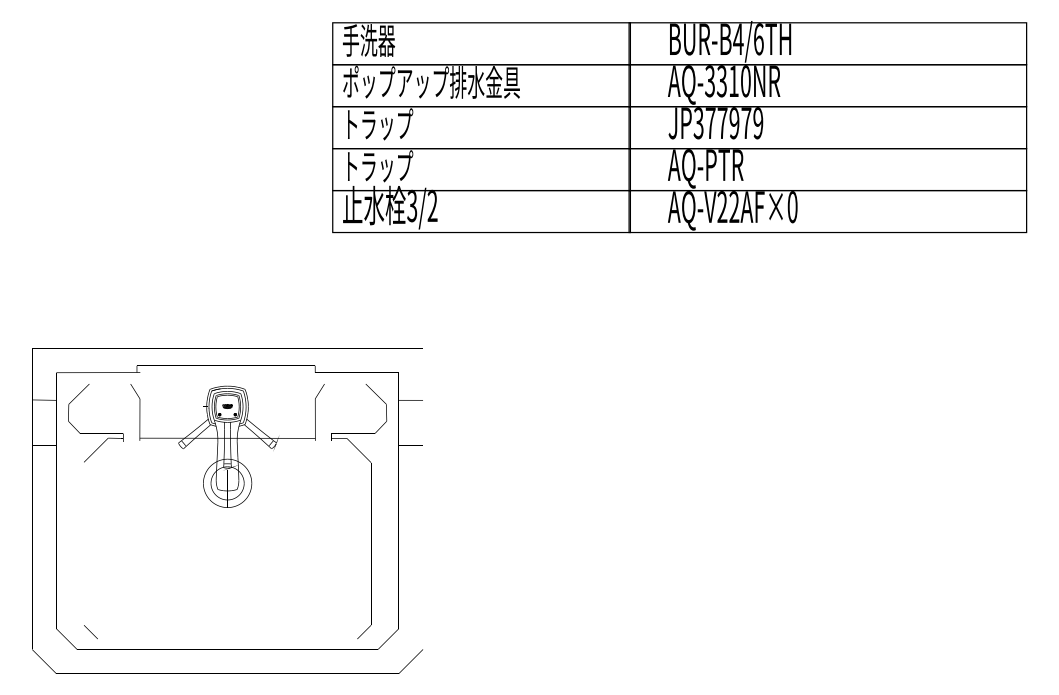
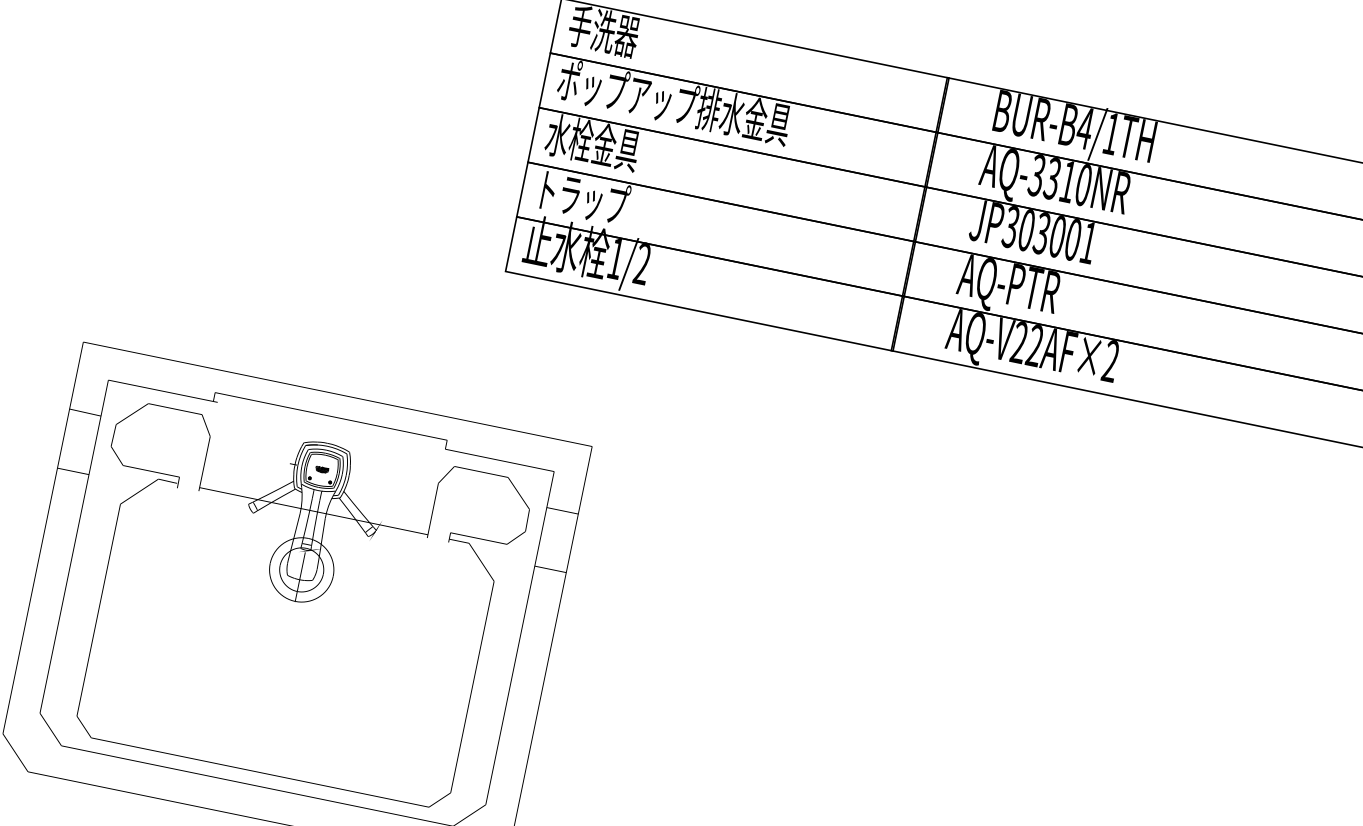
text: (758, 39) -> (1111, 134), BUR-B4/6TH -> BUR-B4/1TH
text: (734, 123) -> (1057, 236), JP377979 -> JP303001
text: (377, 124) -> (592, 142), トラップ -> 水栓金具
text: (412, 205) -> (616, 257), 3/2 -> 1/2
text: (792, 207) -> (1110, 361), AQ-V22AF×0 -> AQ-V22AF×2

